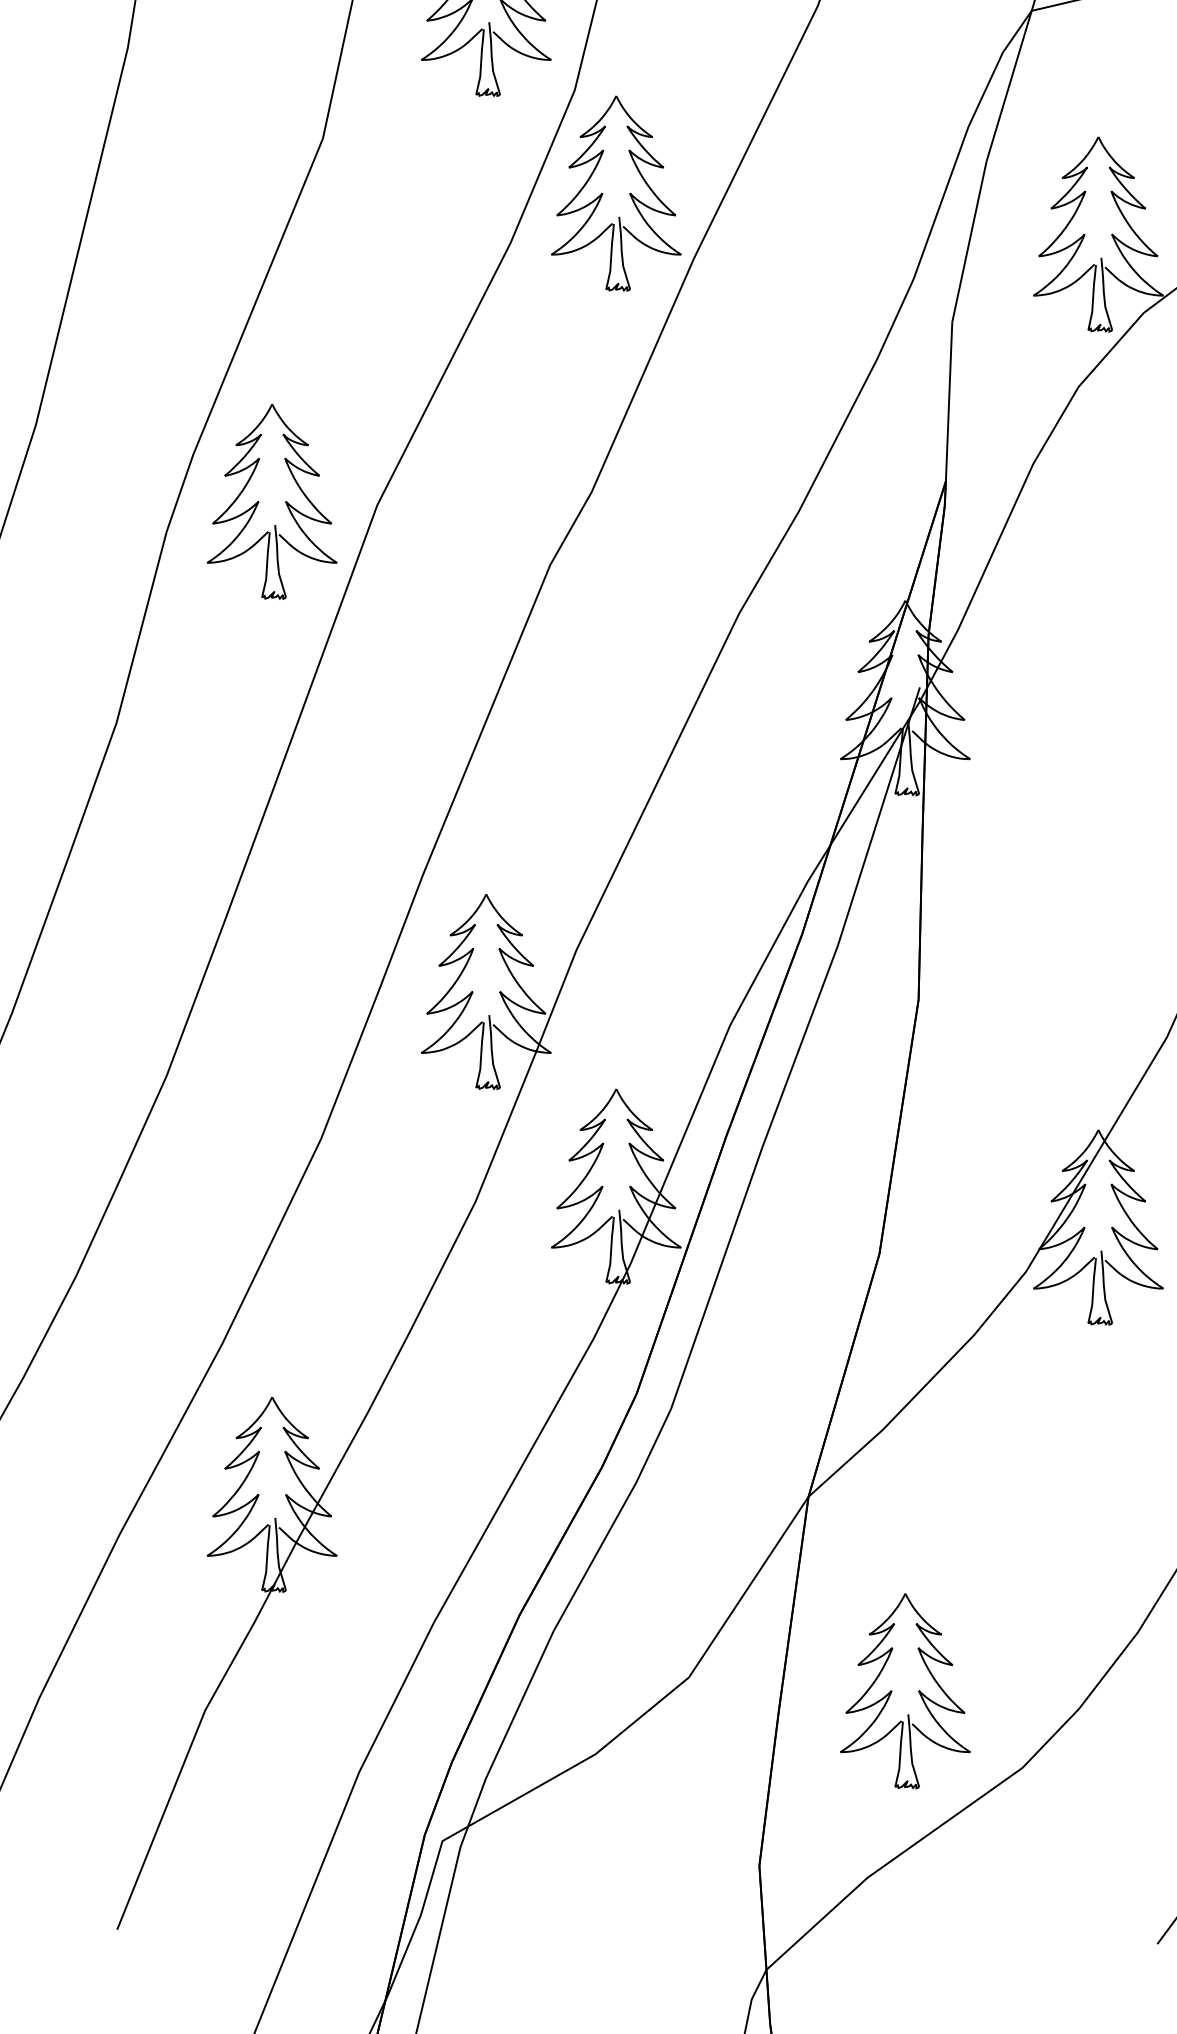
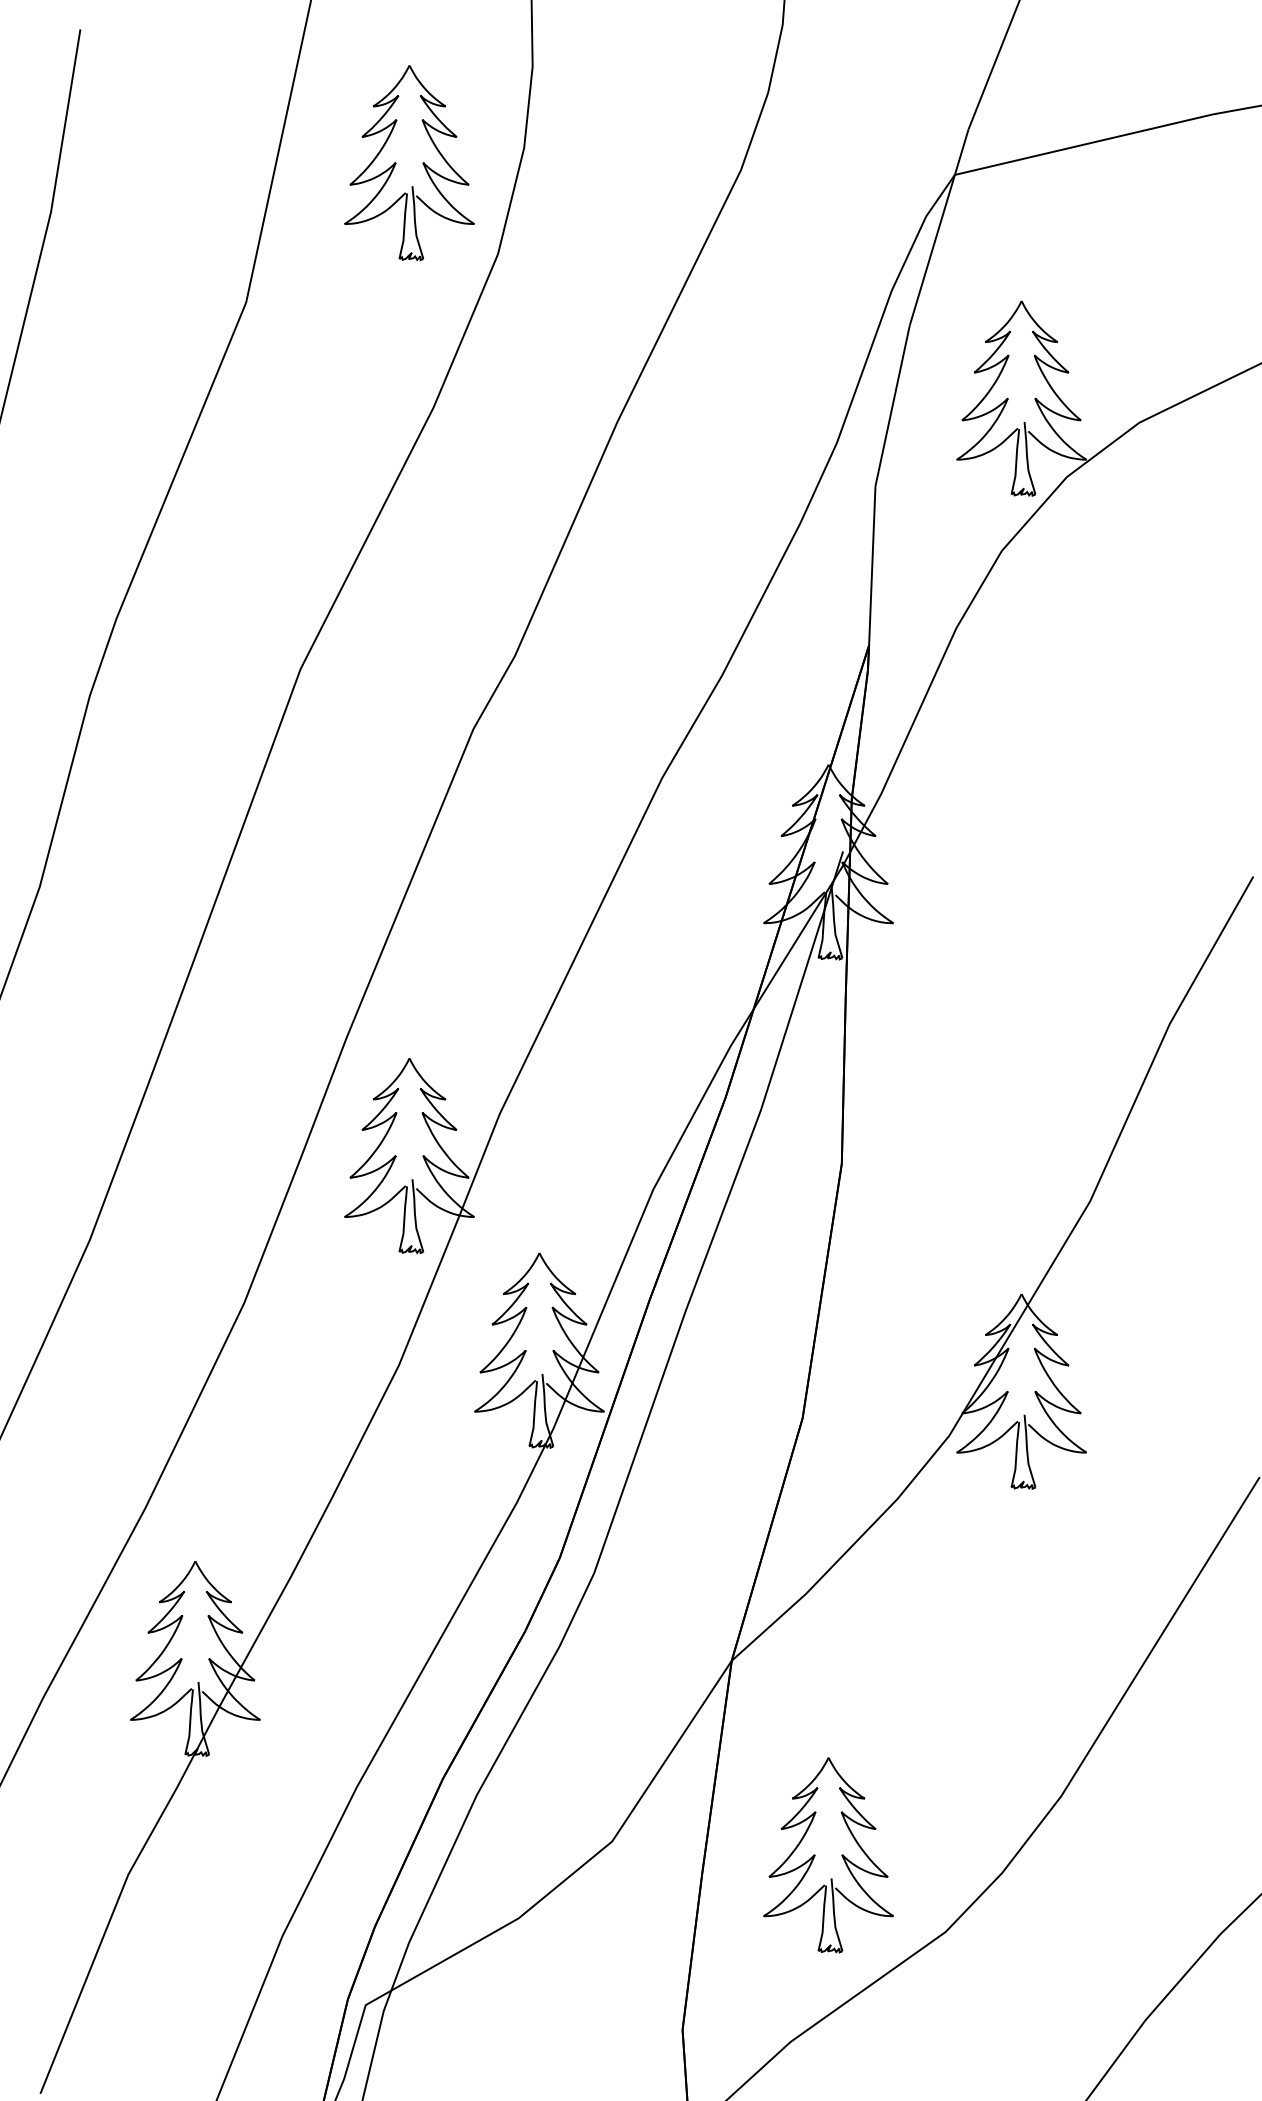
part: (603, 193) -> (526, 357), removed
part: (272, 501) -> (195, 665), removed

